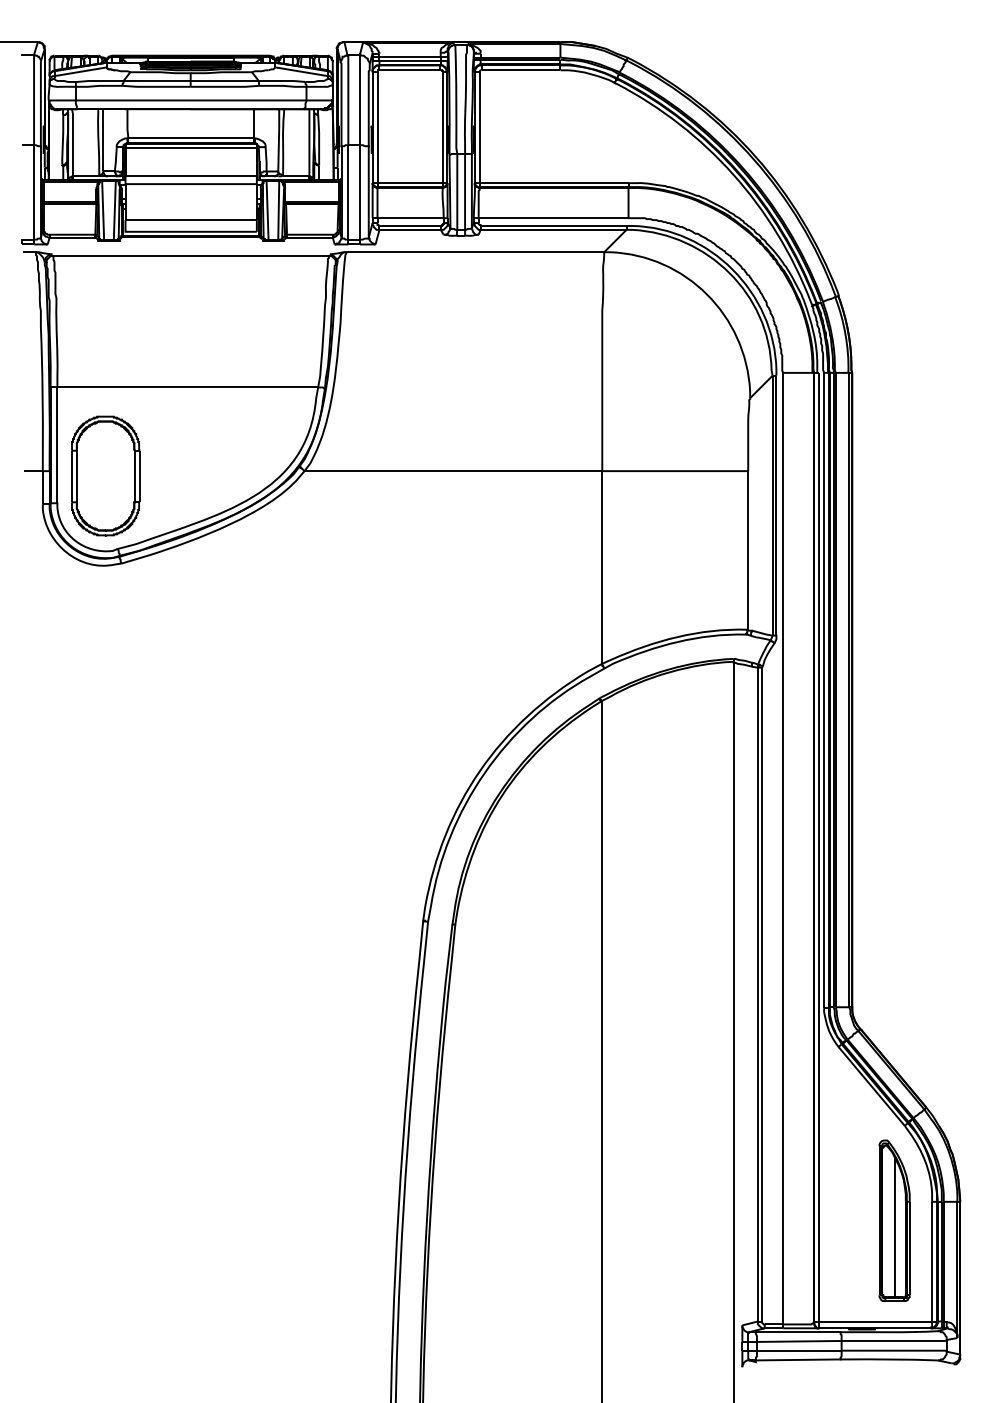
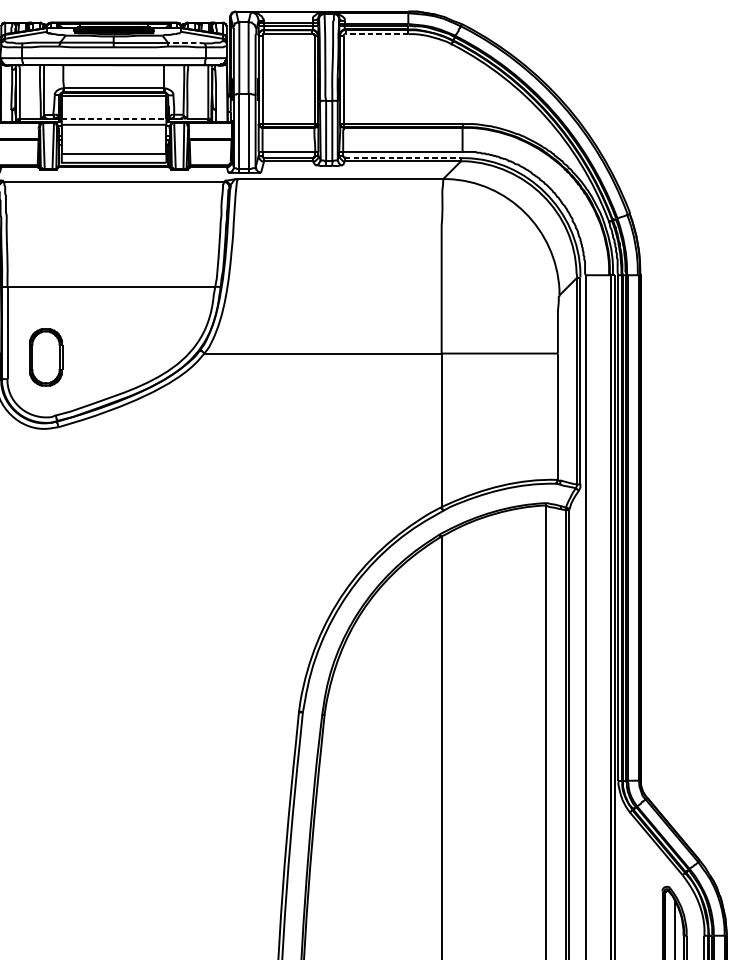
line: (520, 70) -> (376, 34), solid -> dashed
line: (282, 81) -> (186, 43), solid -> dashed
line: (191, 176) -> (114, 118), solid -> dashed
line: (553, 225) -> (402, 157), solid -> dashed
part: (105, 475) -> (45, 357), size x0.6

